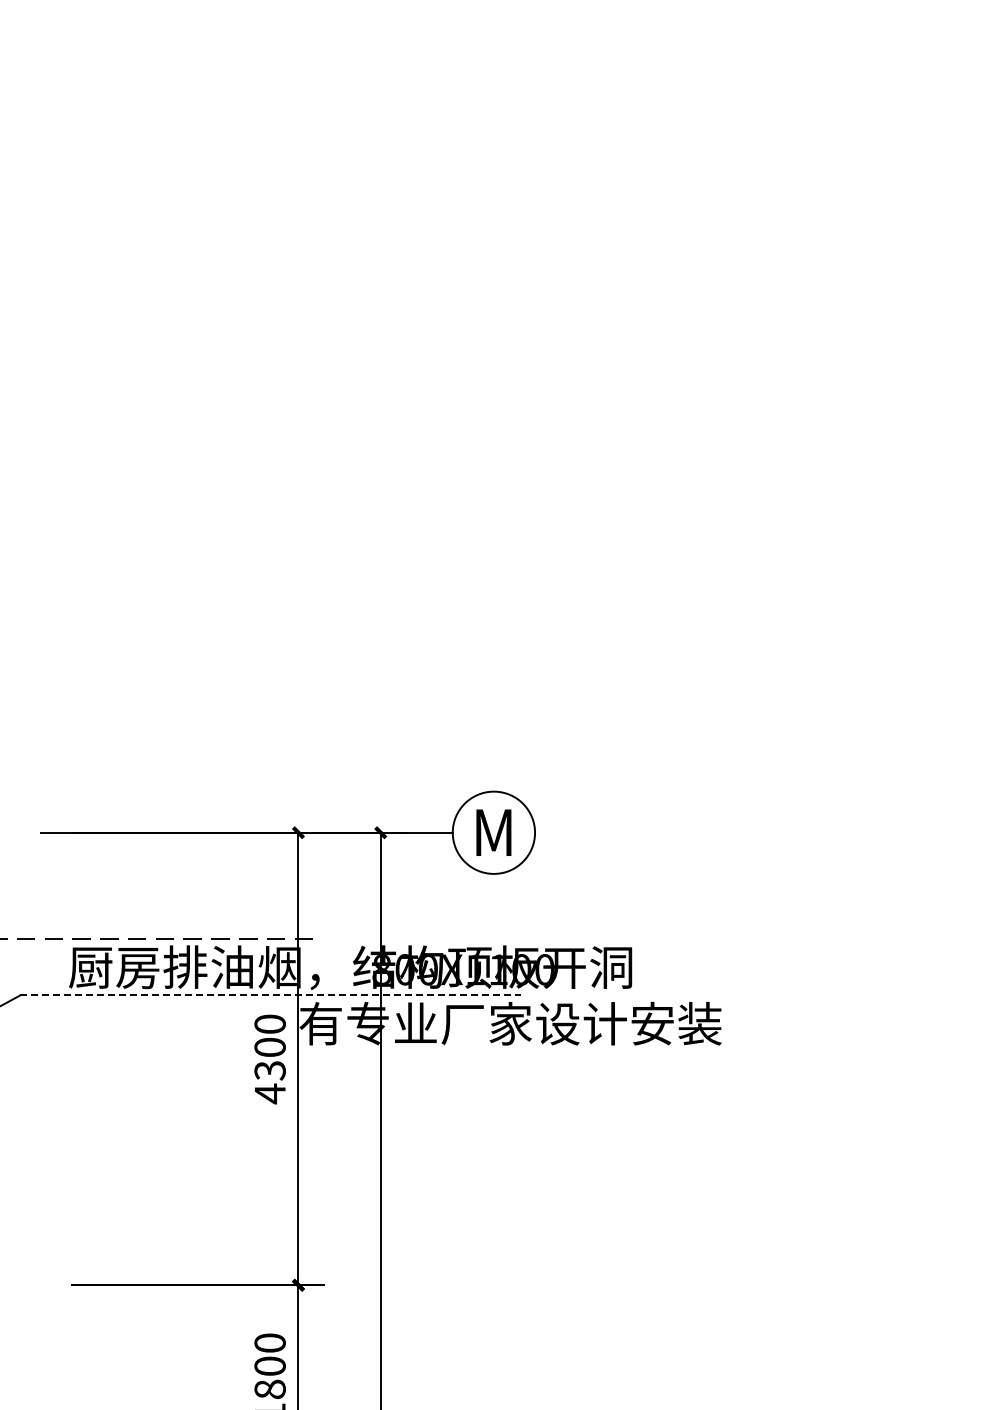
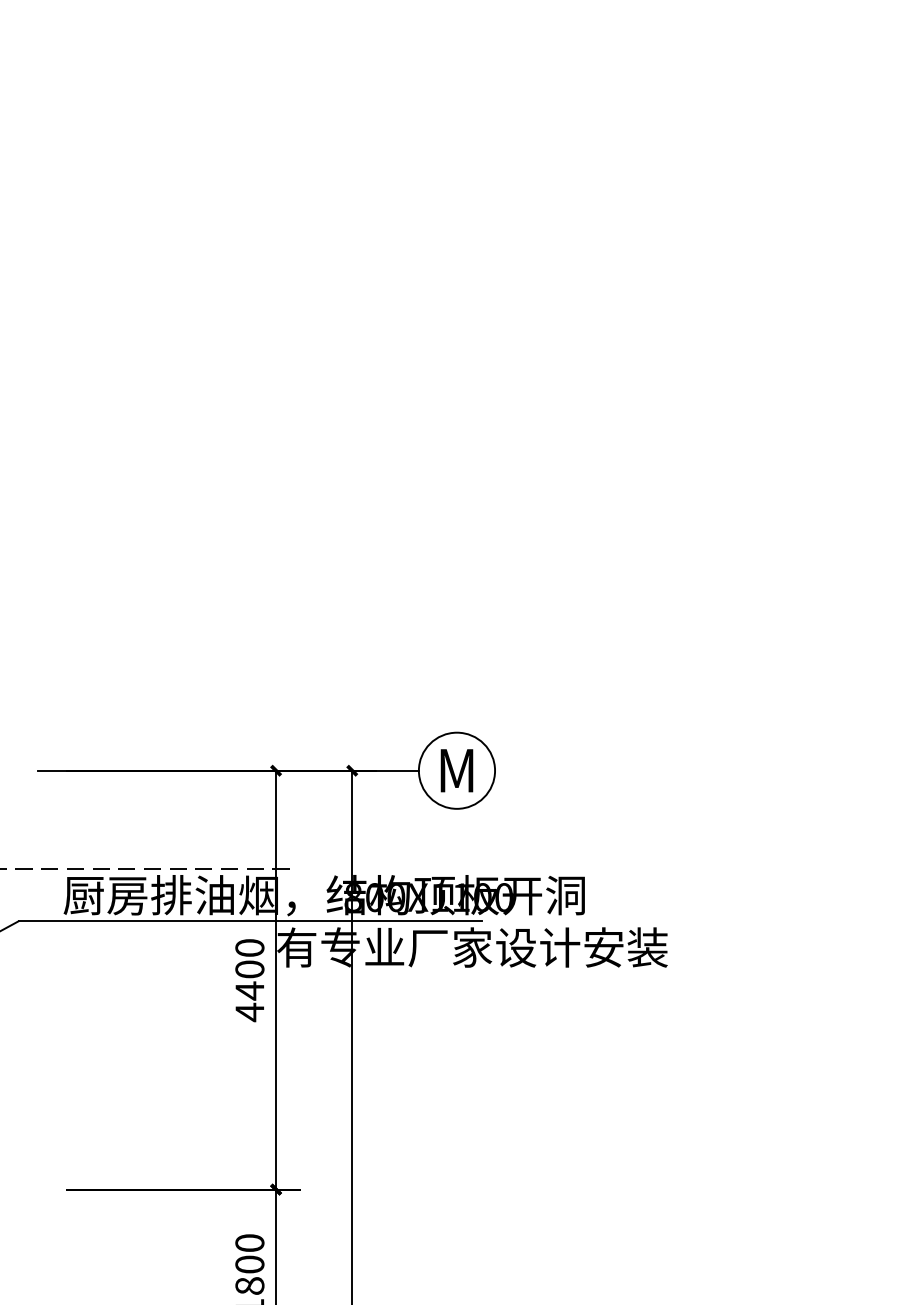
line: (270, 995) -> (250, 921), dashed -> solid
text: (269, 1070) -> (249, 990), 4300 -> 4400

